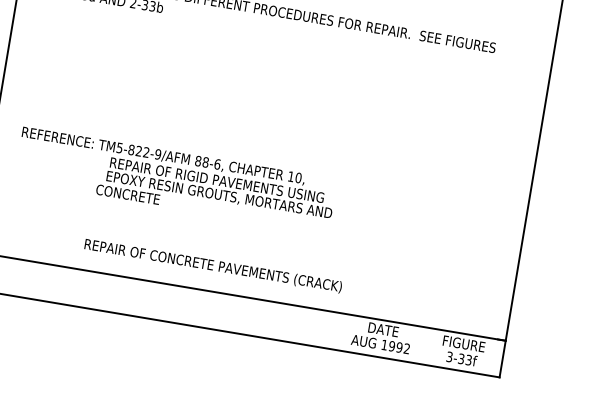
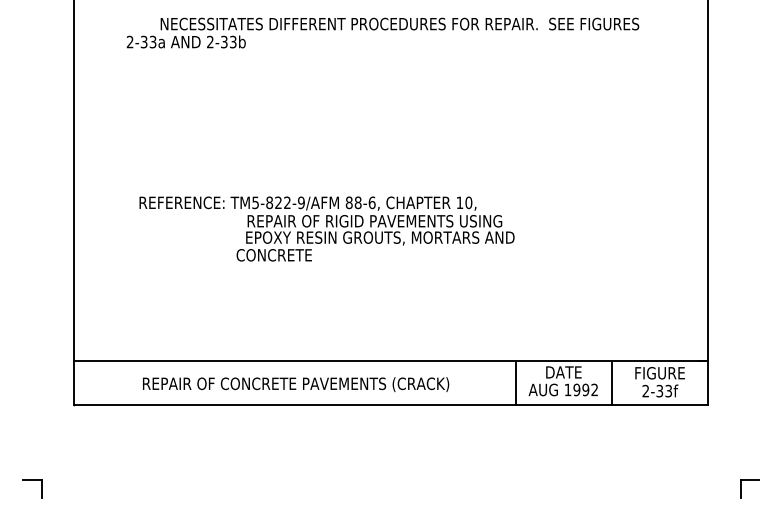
text: (175, 179) -> (326, 228), moved
text: (213, 266) -> (296, 384), moved
line: (341, 332) -> (515, 383), added
line: (421, 346) -> (611, 384), added
text: (449, 357) -> (645, 391), 3-33f -> 2-33f

